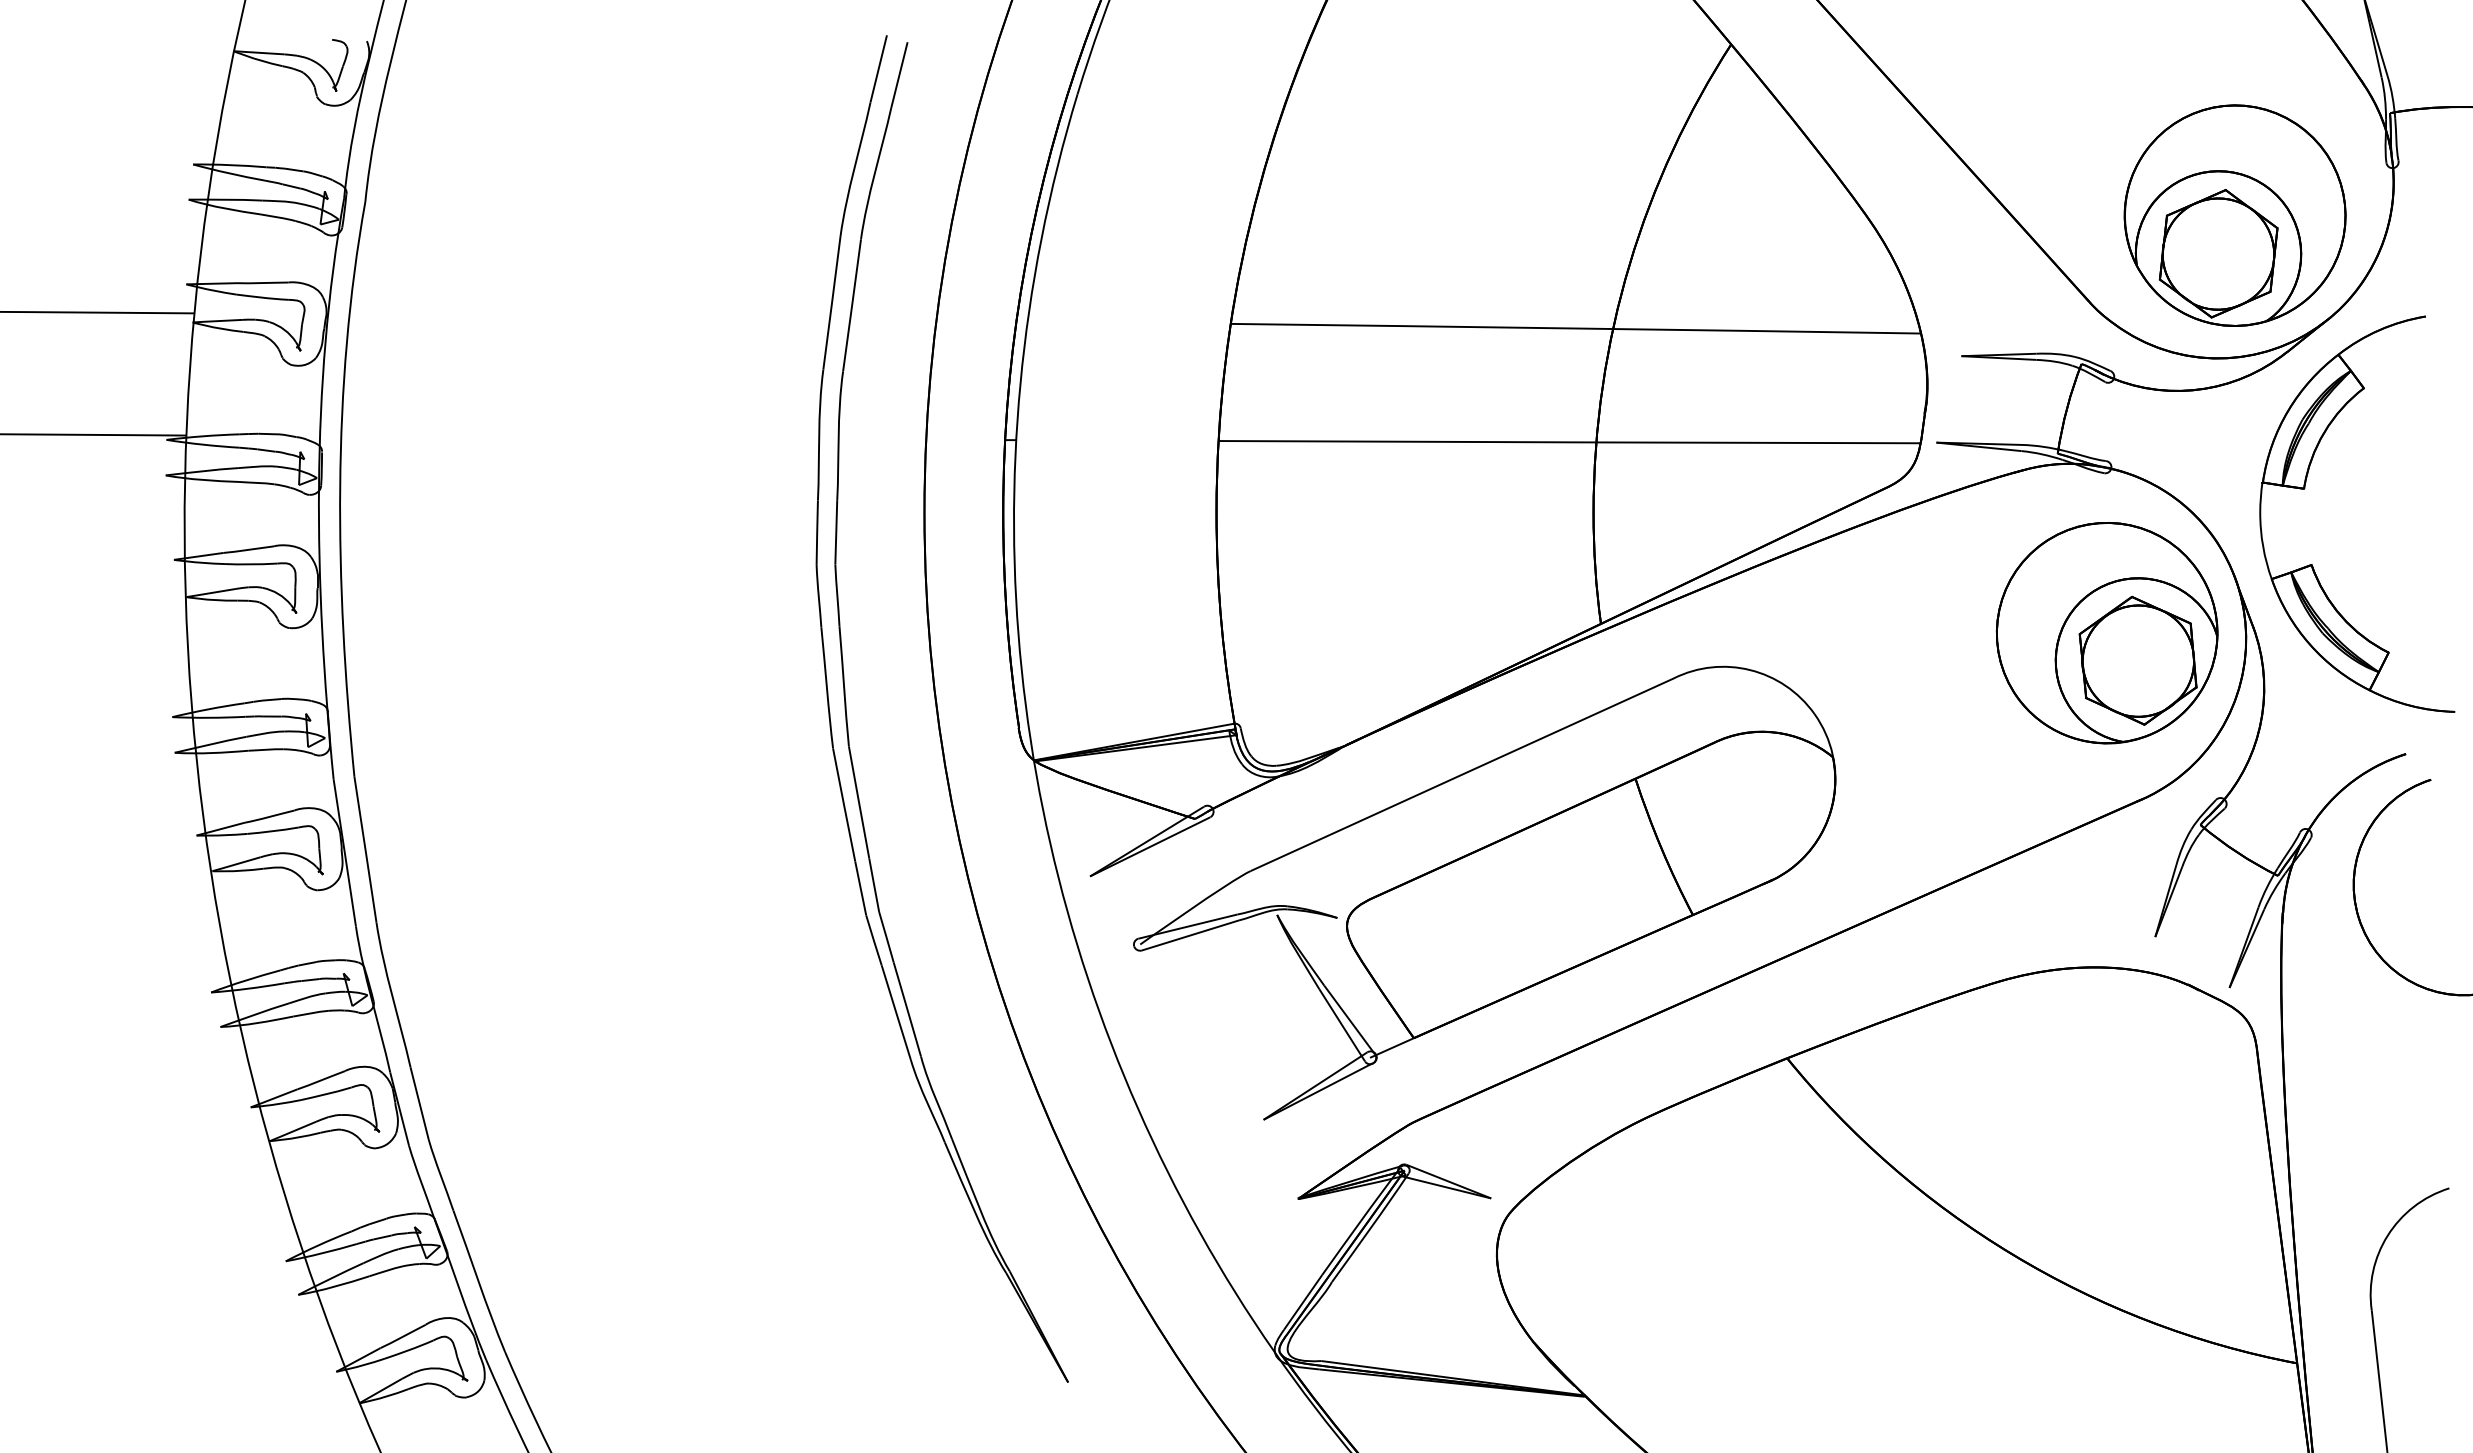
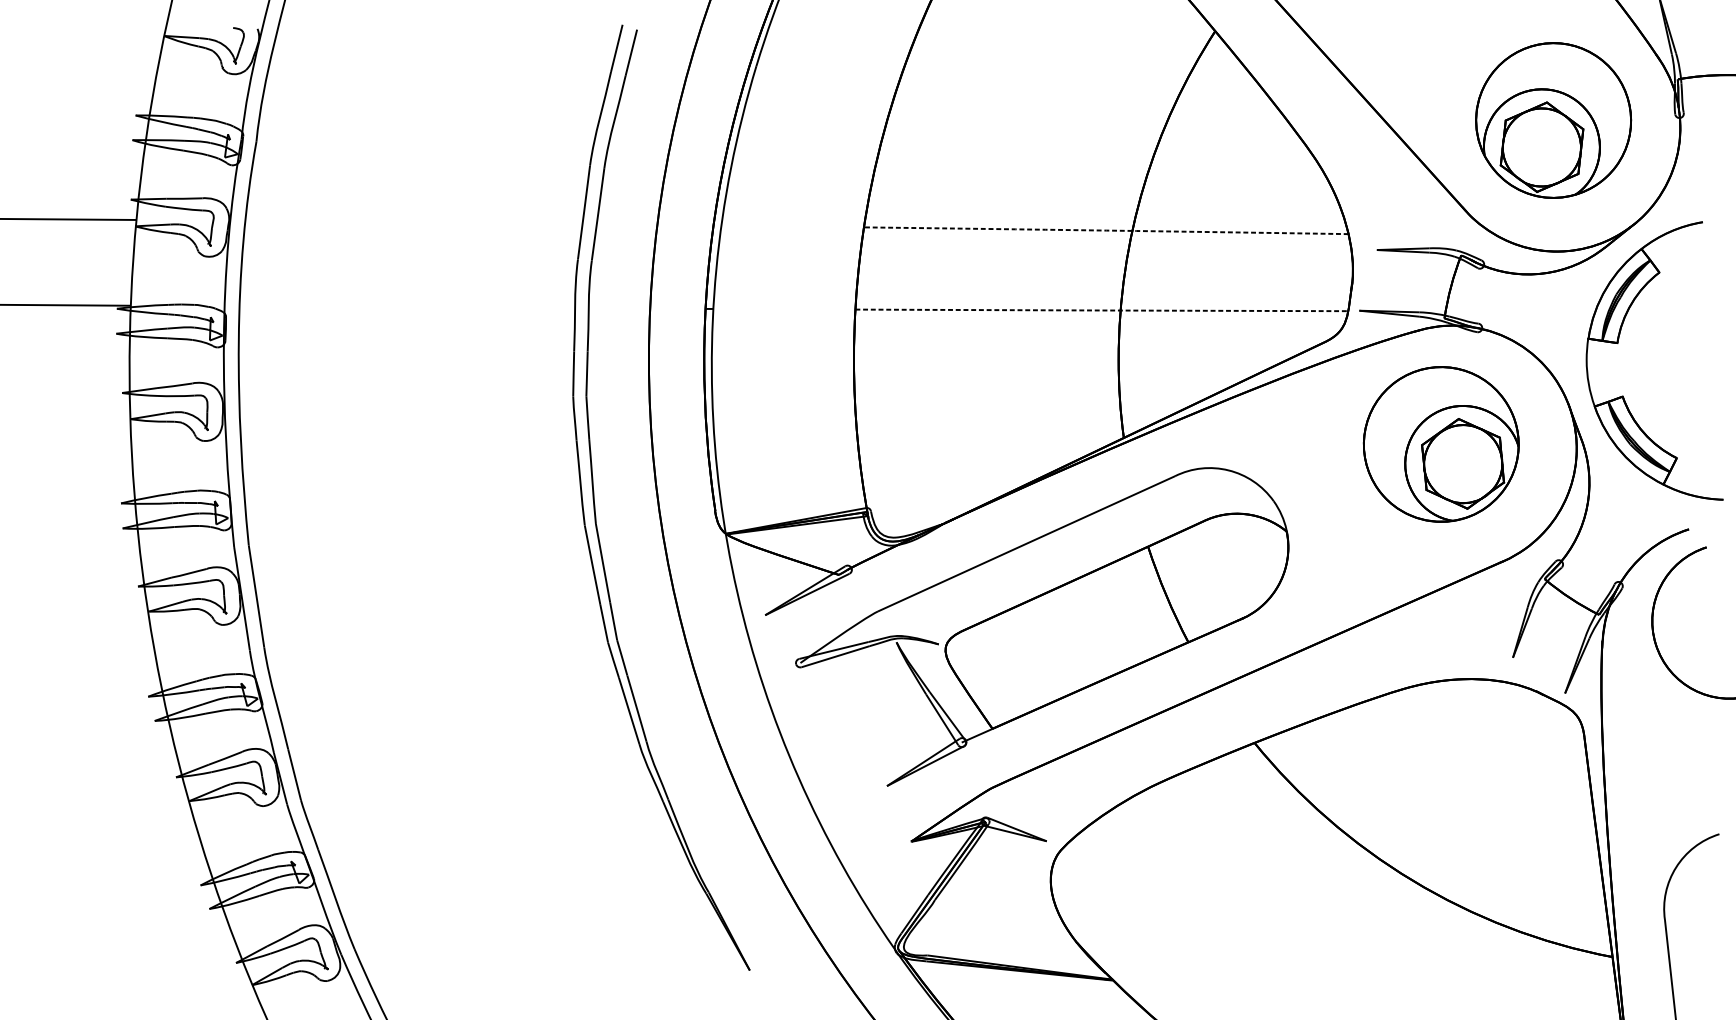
part: (2234, 215) -> (1553, 120), moved
arc: (1575, 328) -> (1105, 230), solid -> dashed
arc: (1569, 442) -> (1101, 310), solid -> dashed
part: (2106, 633) -> (1440, 444), moved

